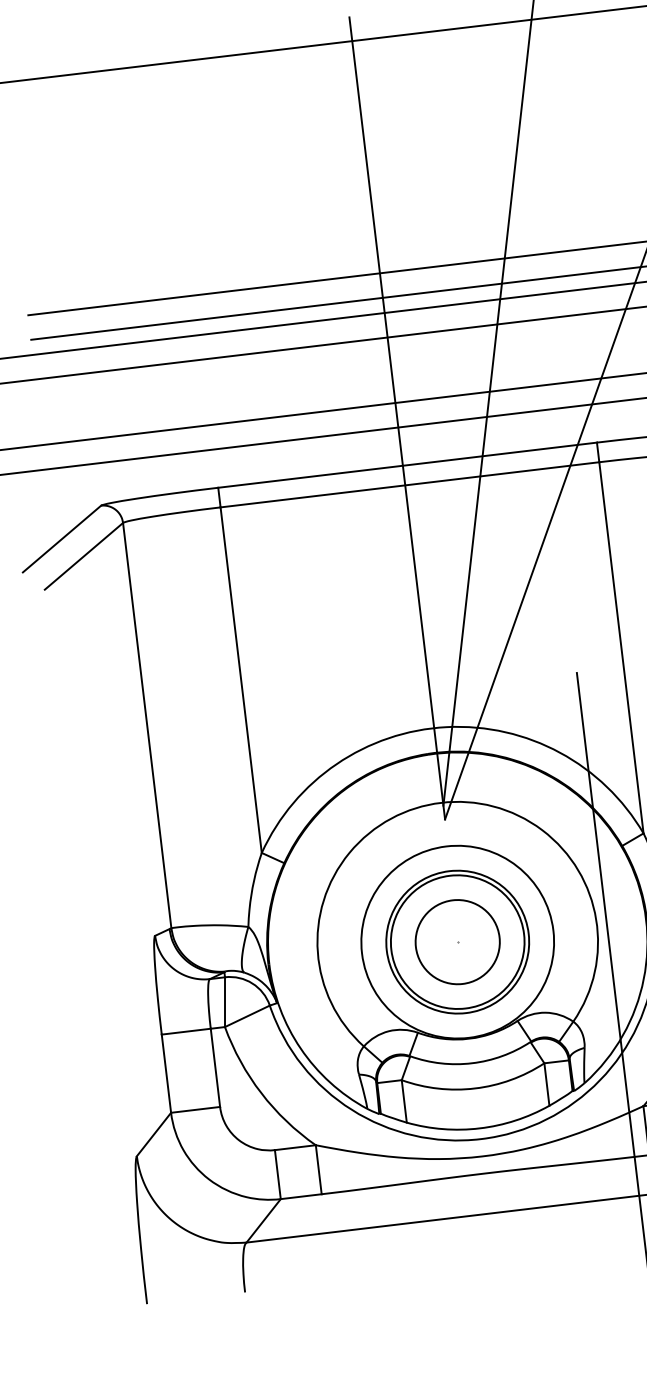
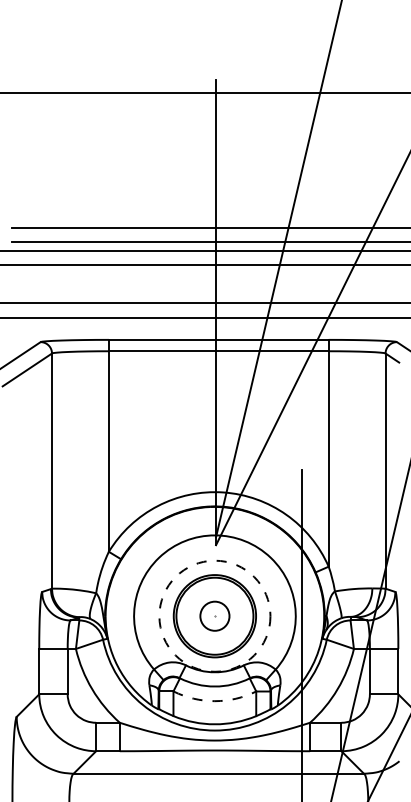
circle: (456, 940) -> (214, 615), size x0.6
circle: (456, 940) -> (214, 615), solid -> dashed
arc: (474, 1089) -> (214, 701), solid -> dashed

